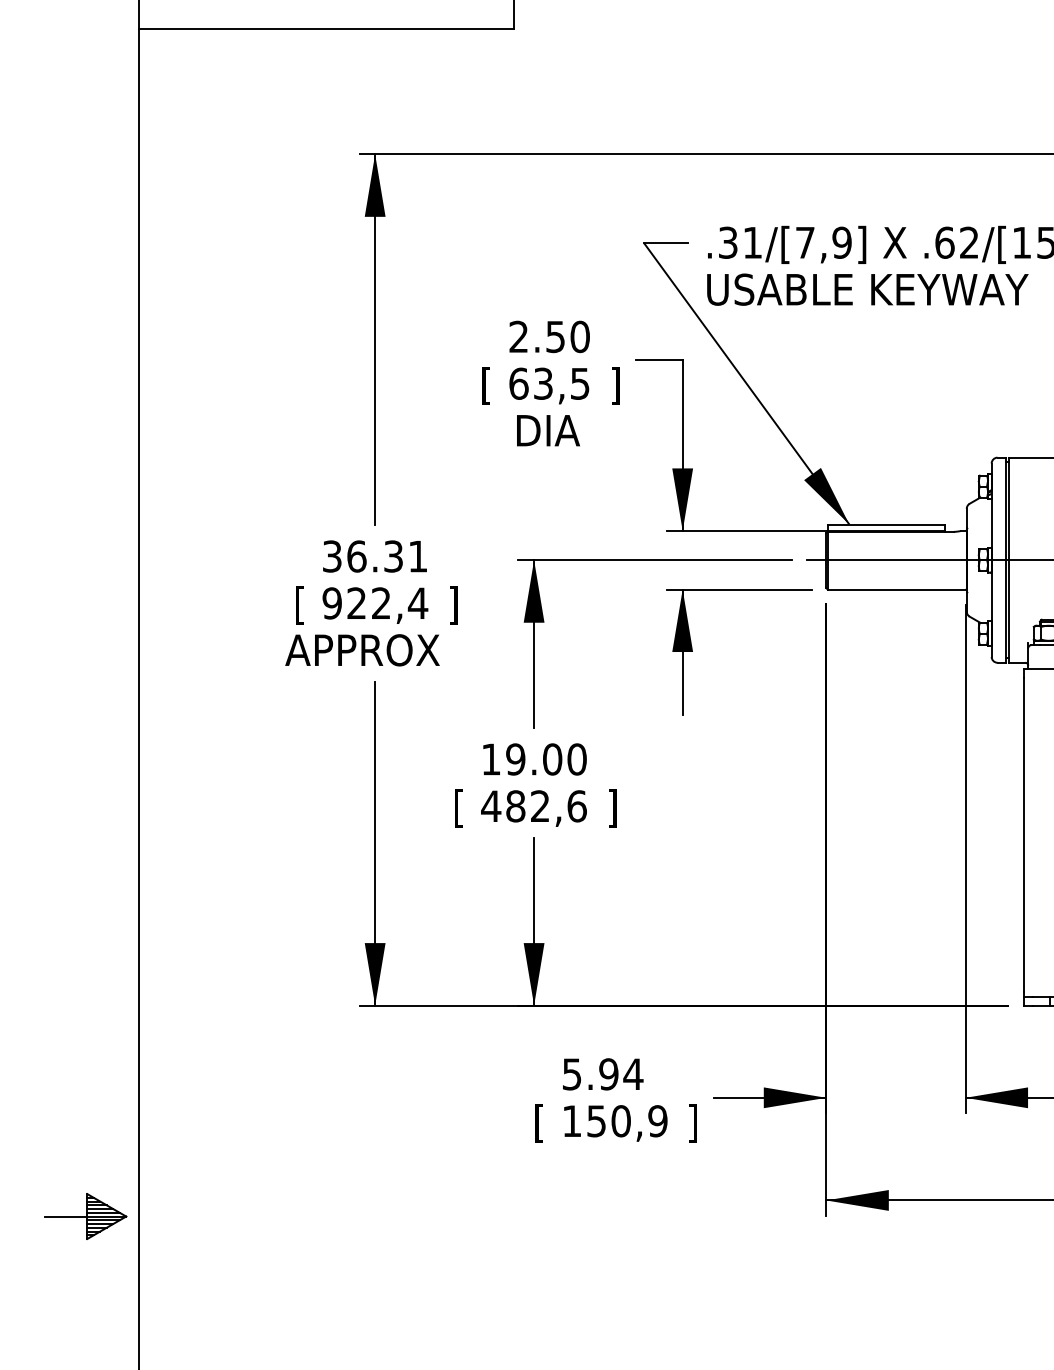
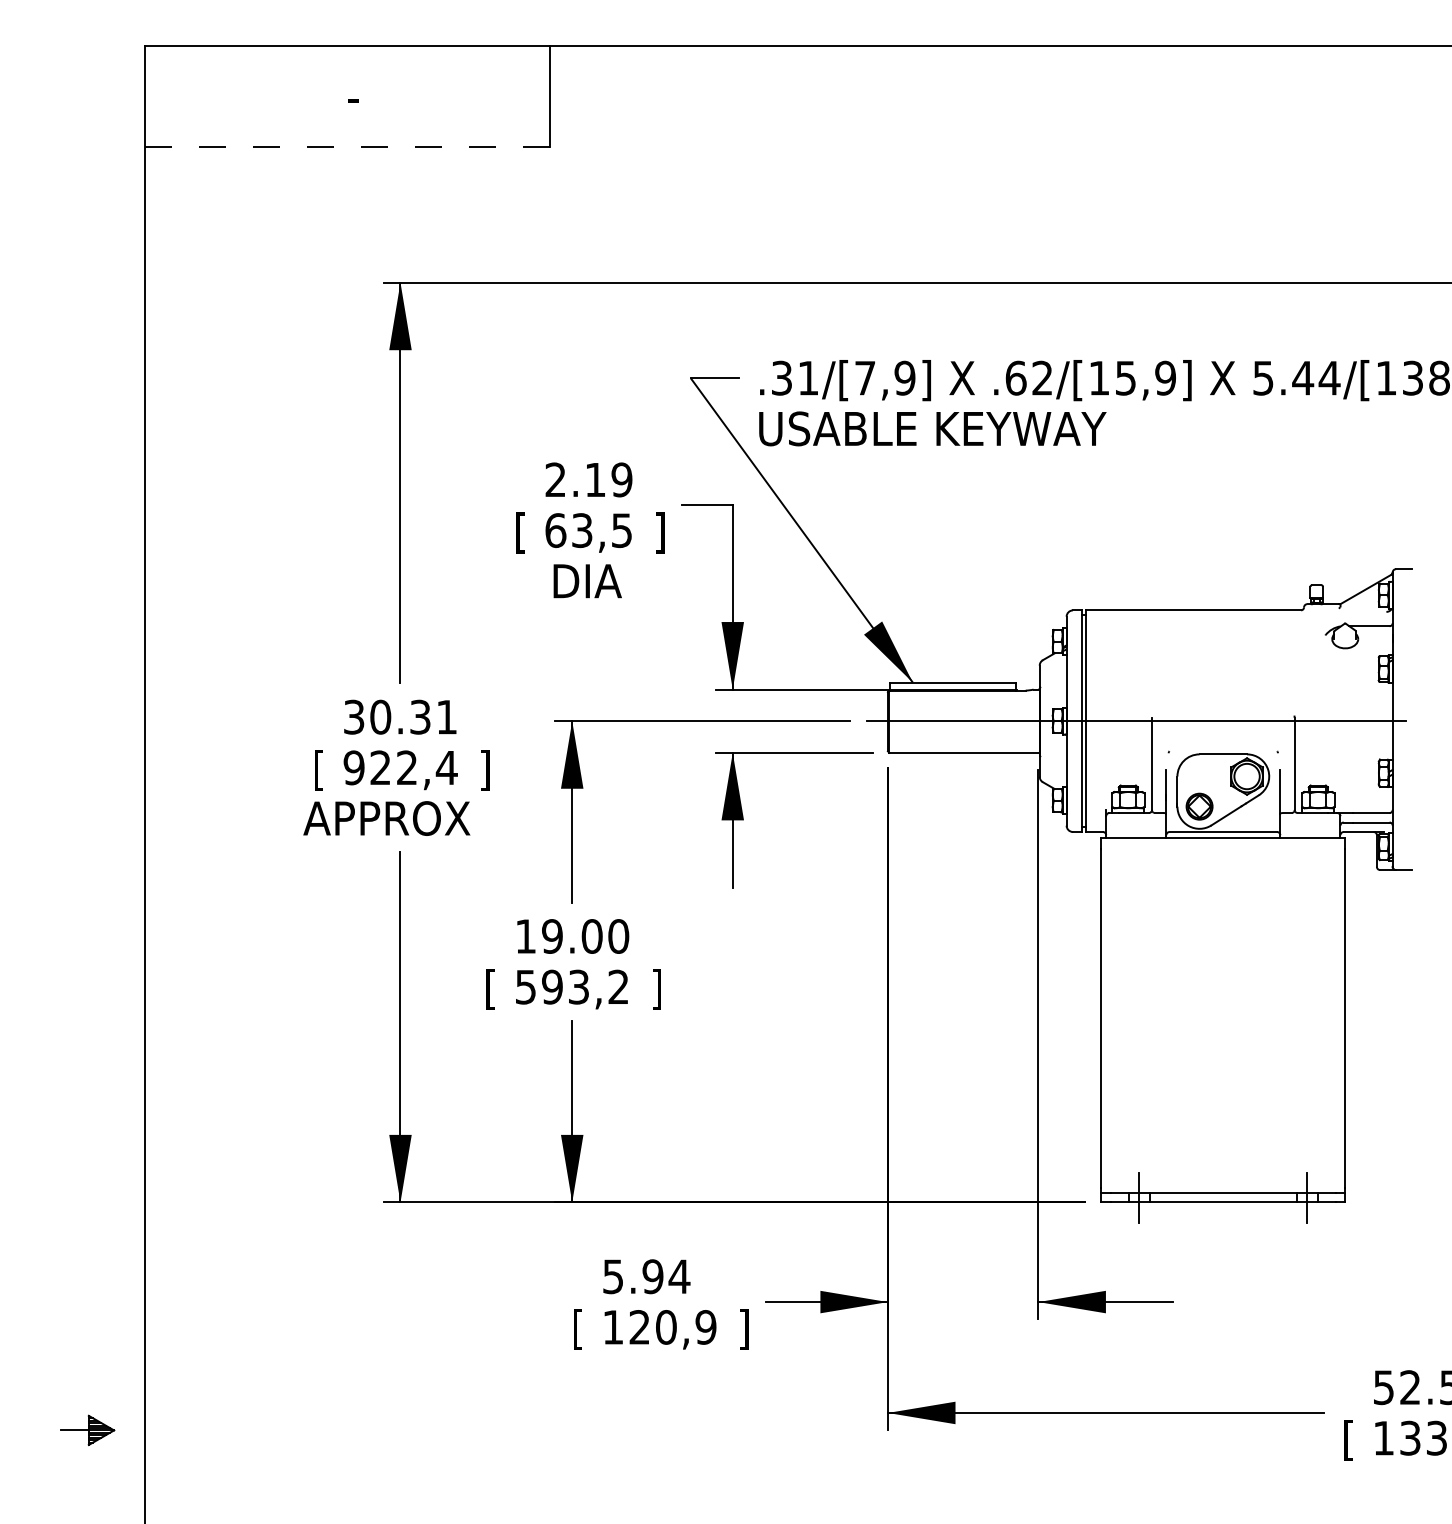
line: (326, 29) -> (347, 147), solid -> dashed
text: (567, 336) -> (608, 479), 2.50 -> 2.19
text: (356, 555) -> (380, 716), 36.31 -> 30.31
text: (533, 805) -> (571, 986), 482,6 -> 593,2
text: (596, 1121) -> (639, 1327), 150,9 -> 120,9
part: (85, 1216) -> (87, 1430), size x0.6

